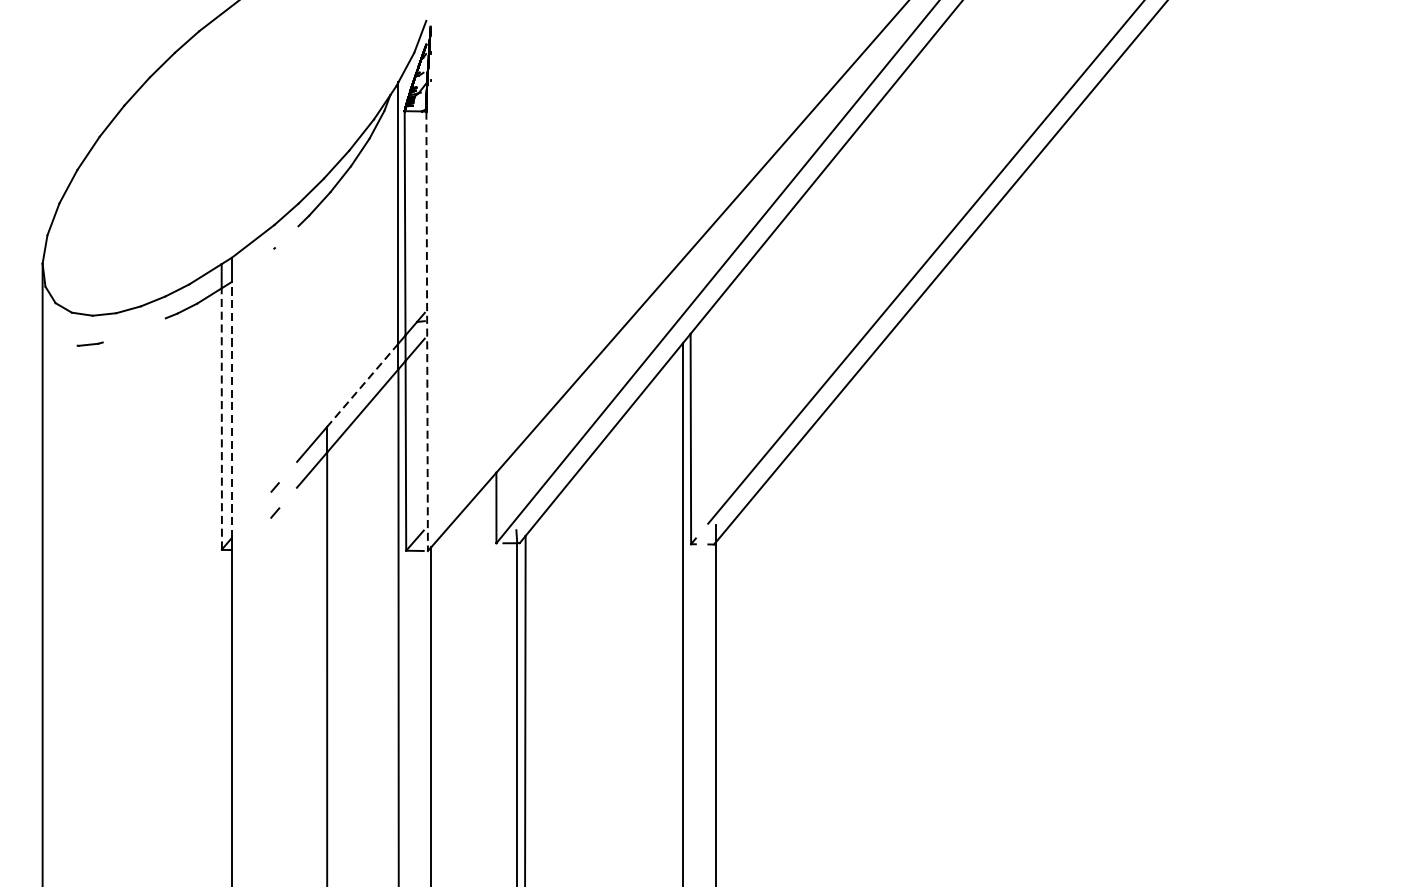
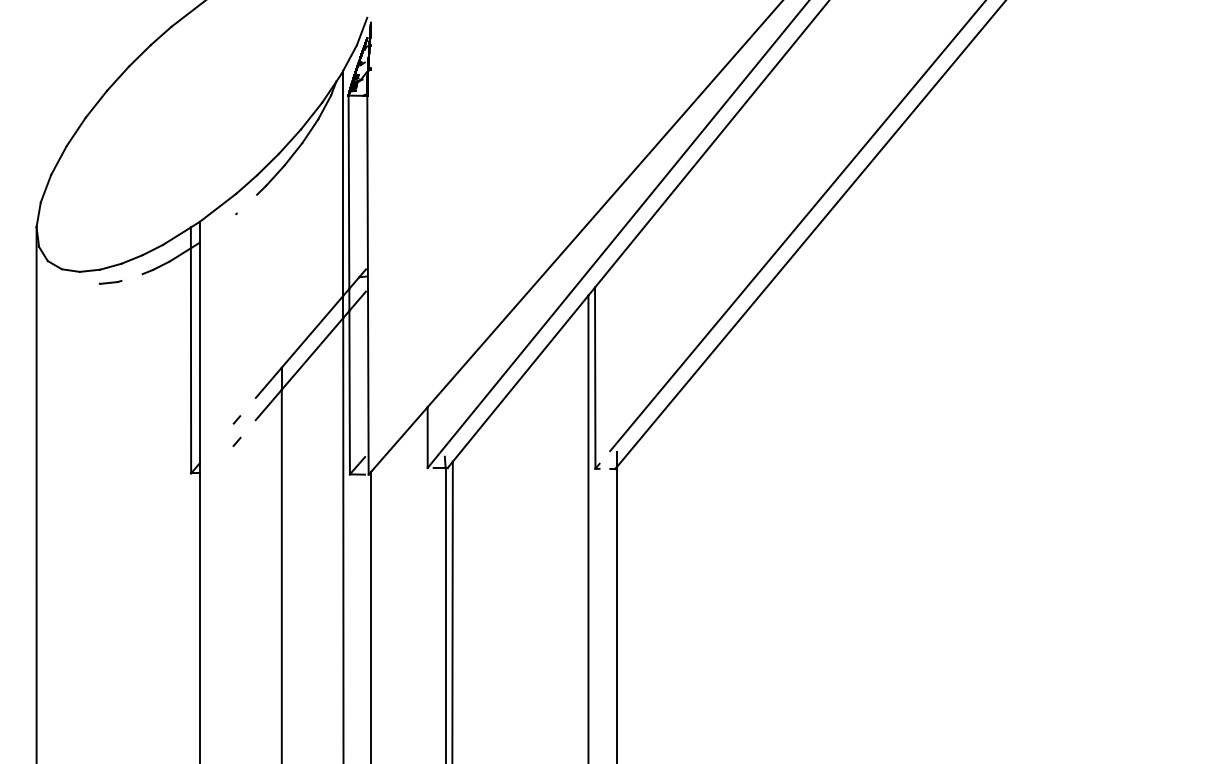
line: (426, 331) -> (367, 285), dashed -> solid
line: (90, 344) -> (110, 282), moved
line: (362, 386) -> (312, 332), dashed -> solid
line: (231, 409) -> (199, 352), dashed -> solid
line: (222, 418) -> (191, 360), dashed -> solid

